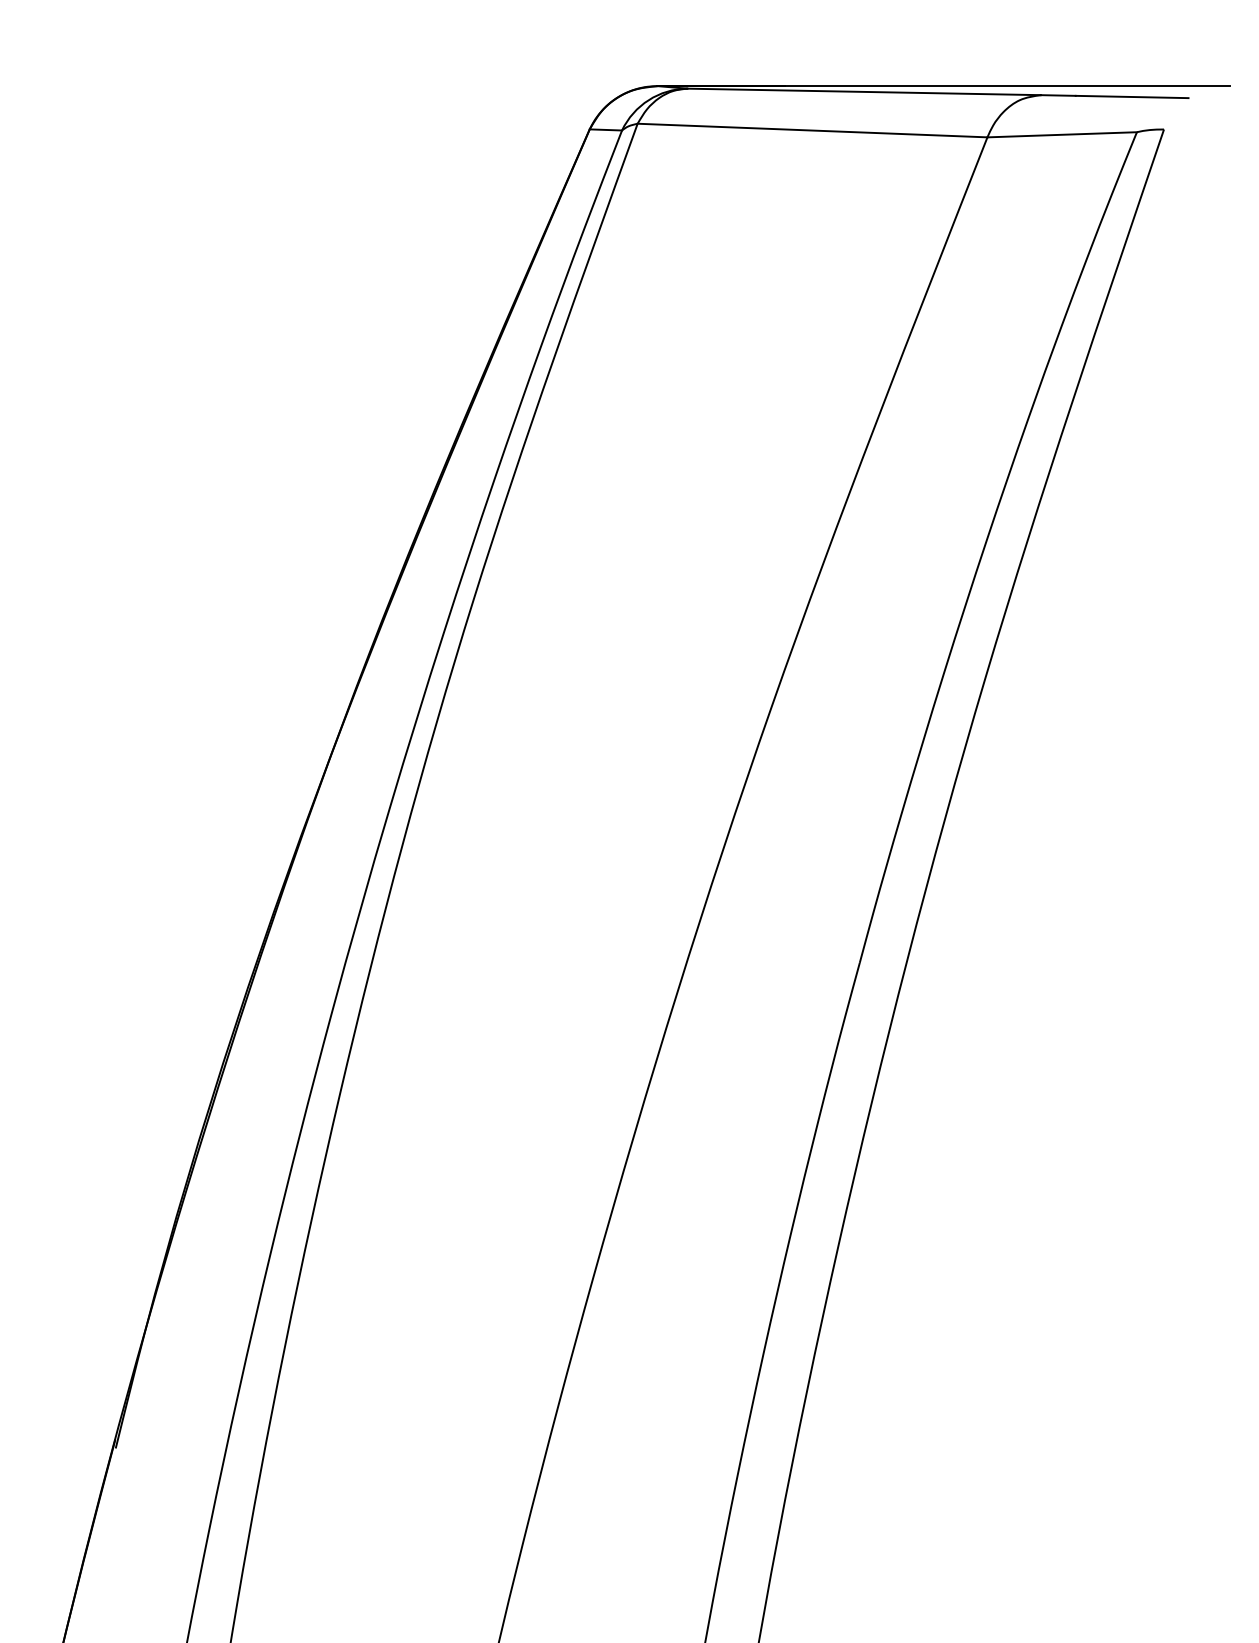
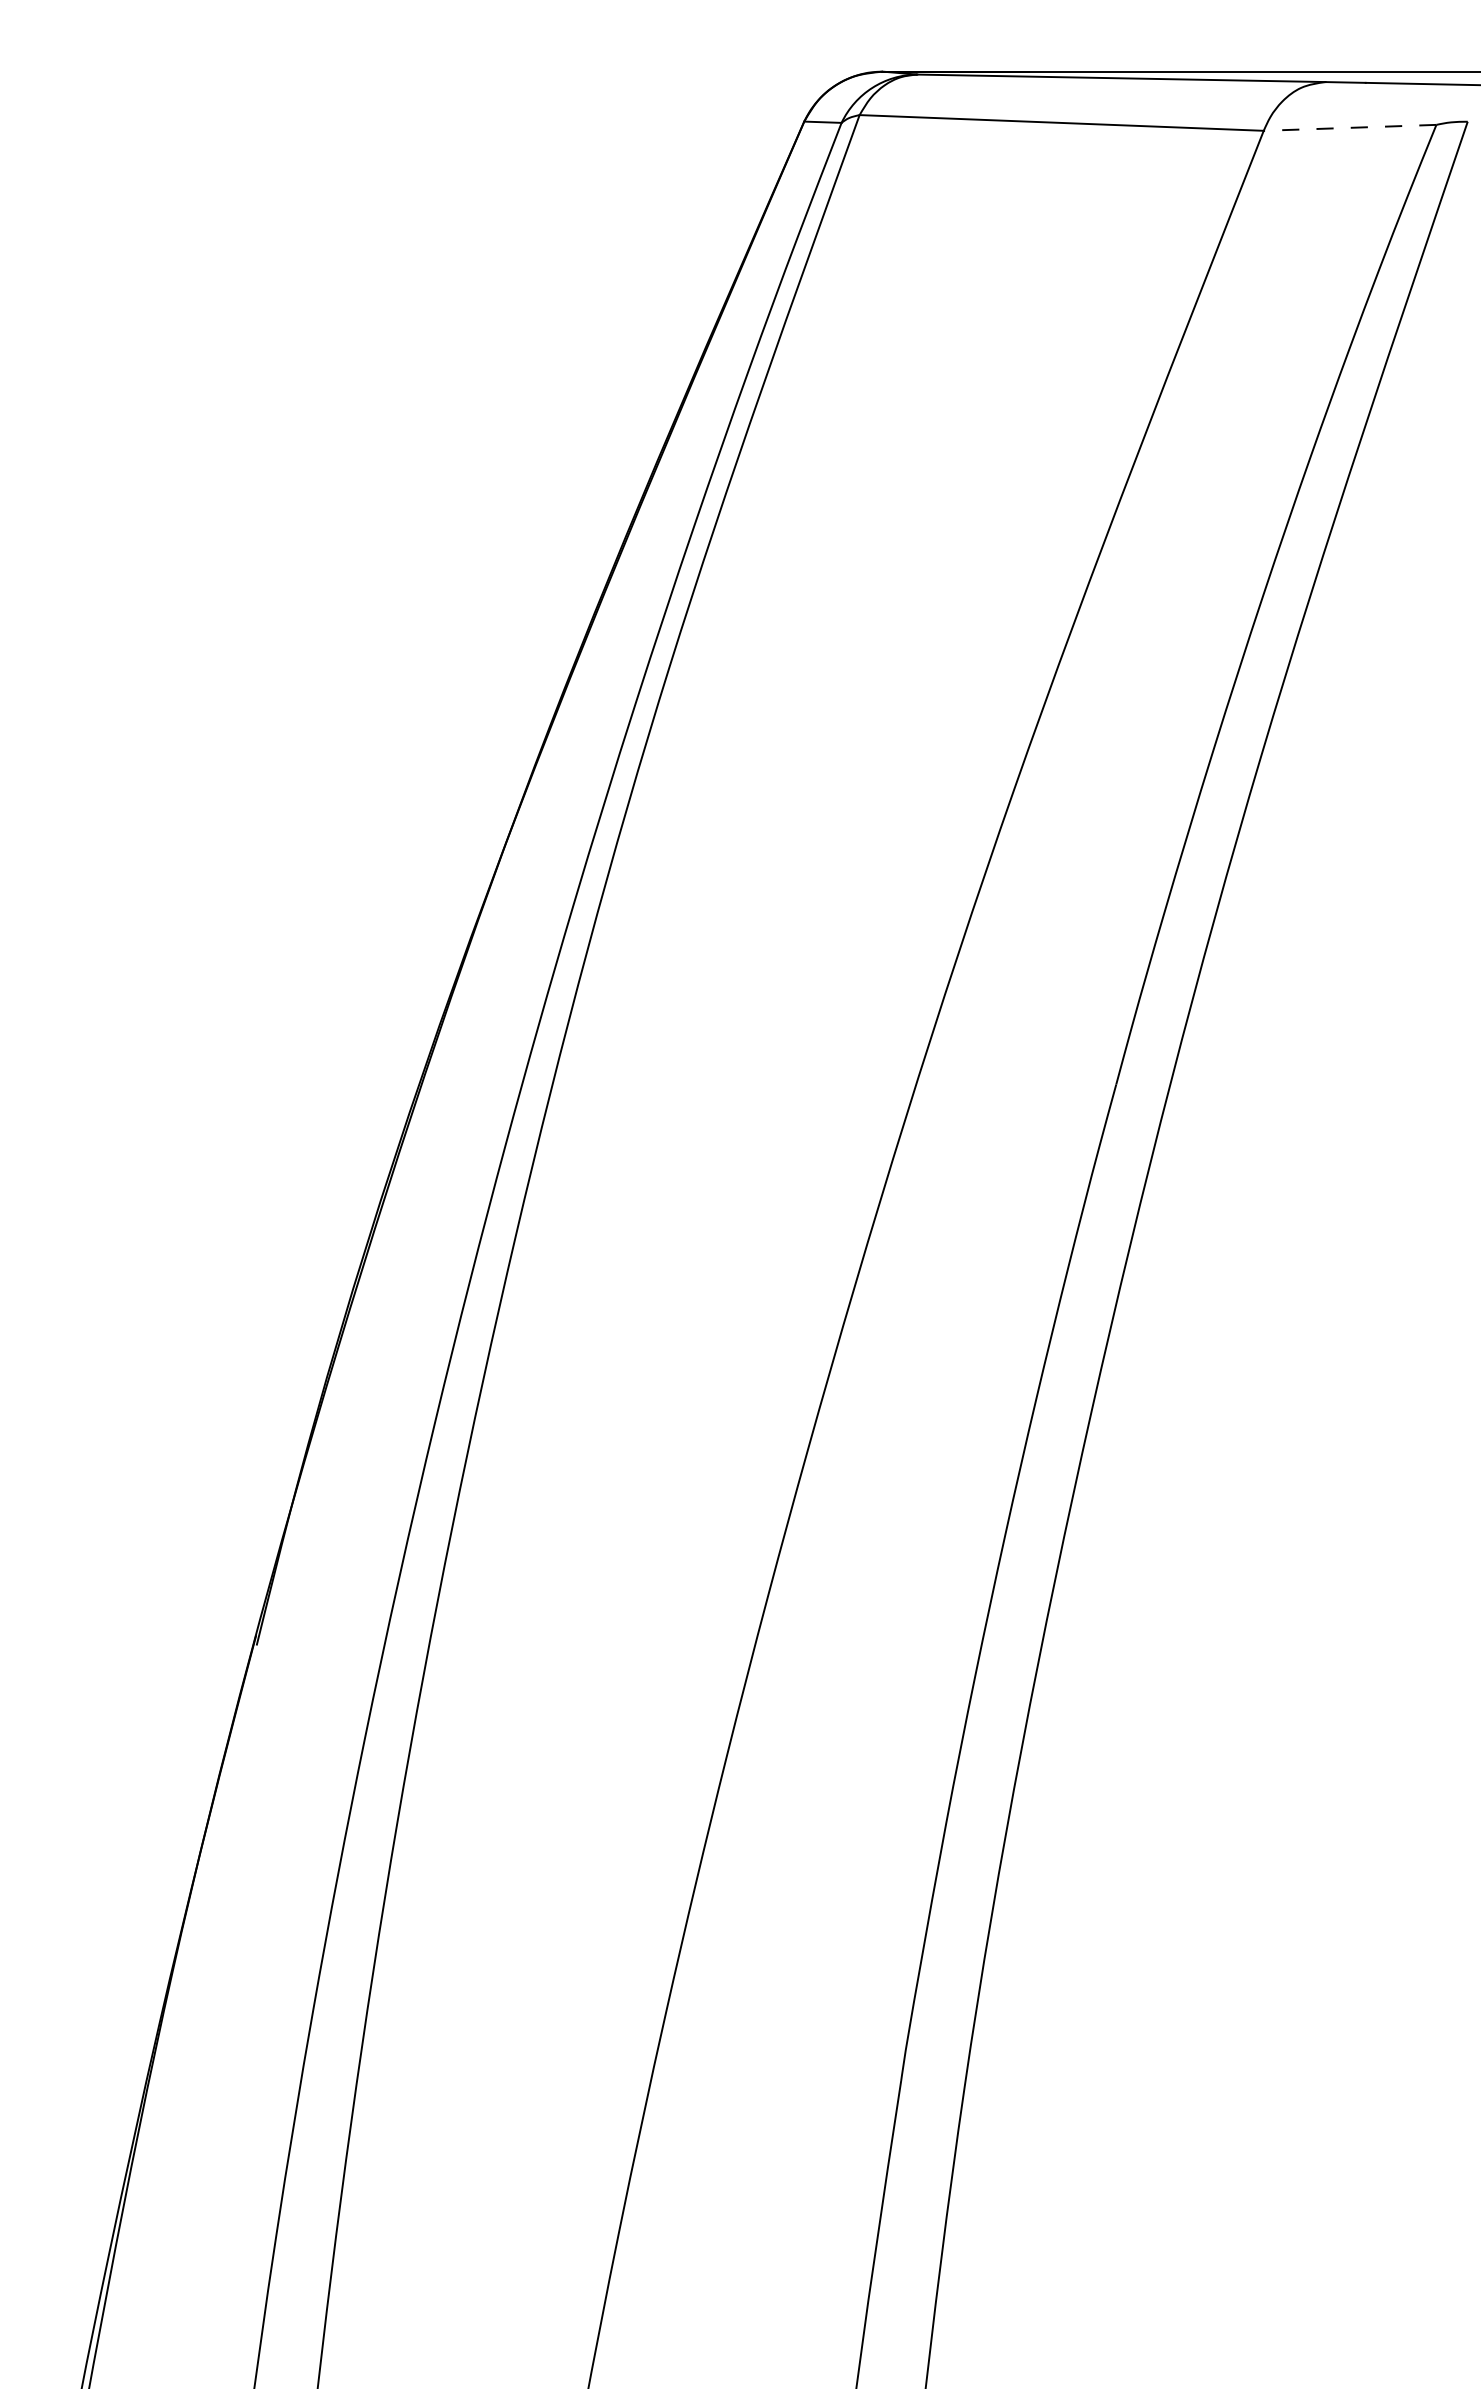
line: (1061, 134) -> (1349, 127), solid -> dashed

